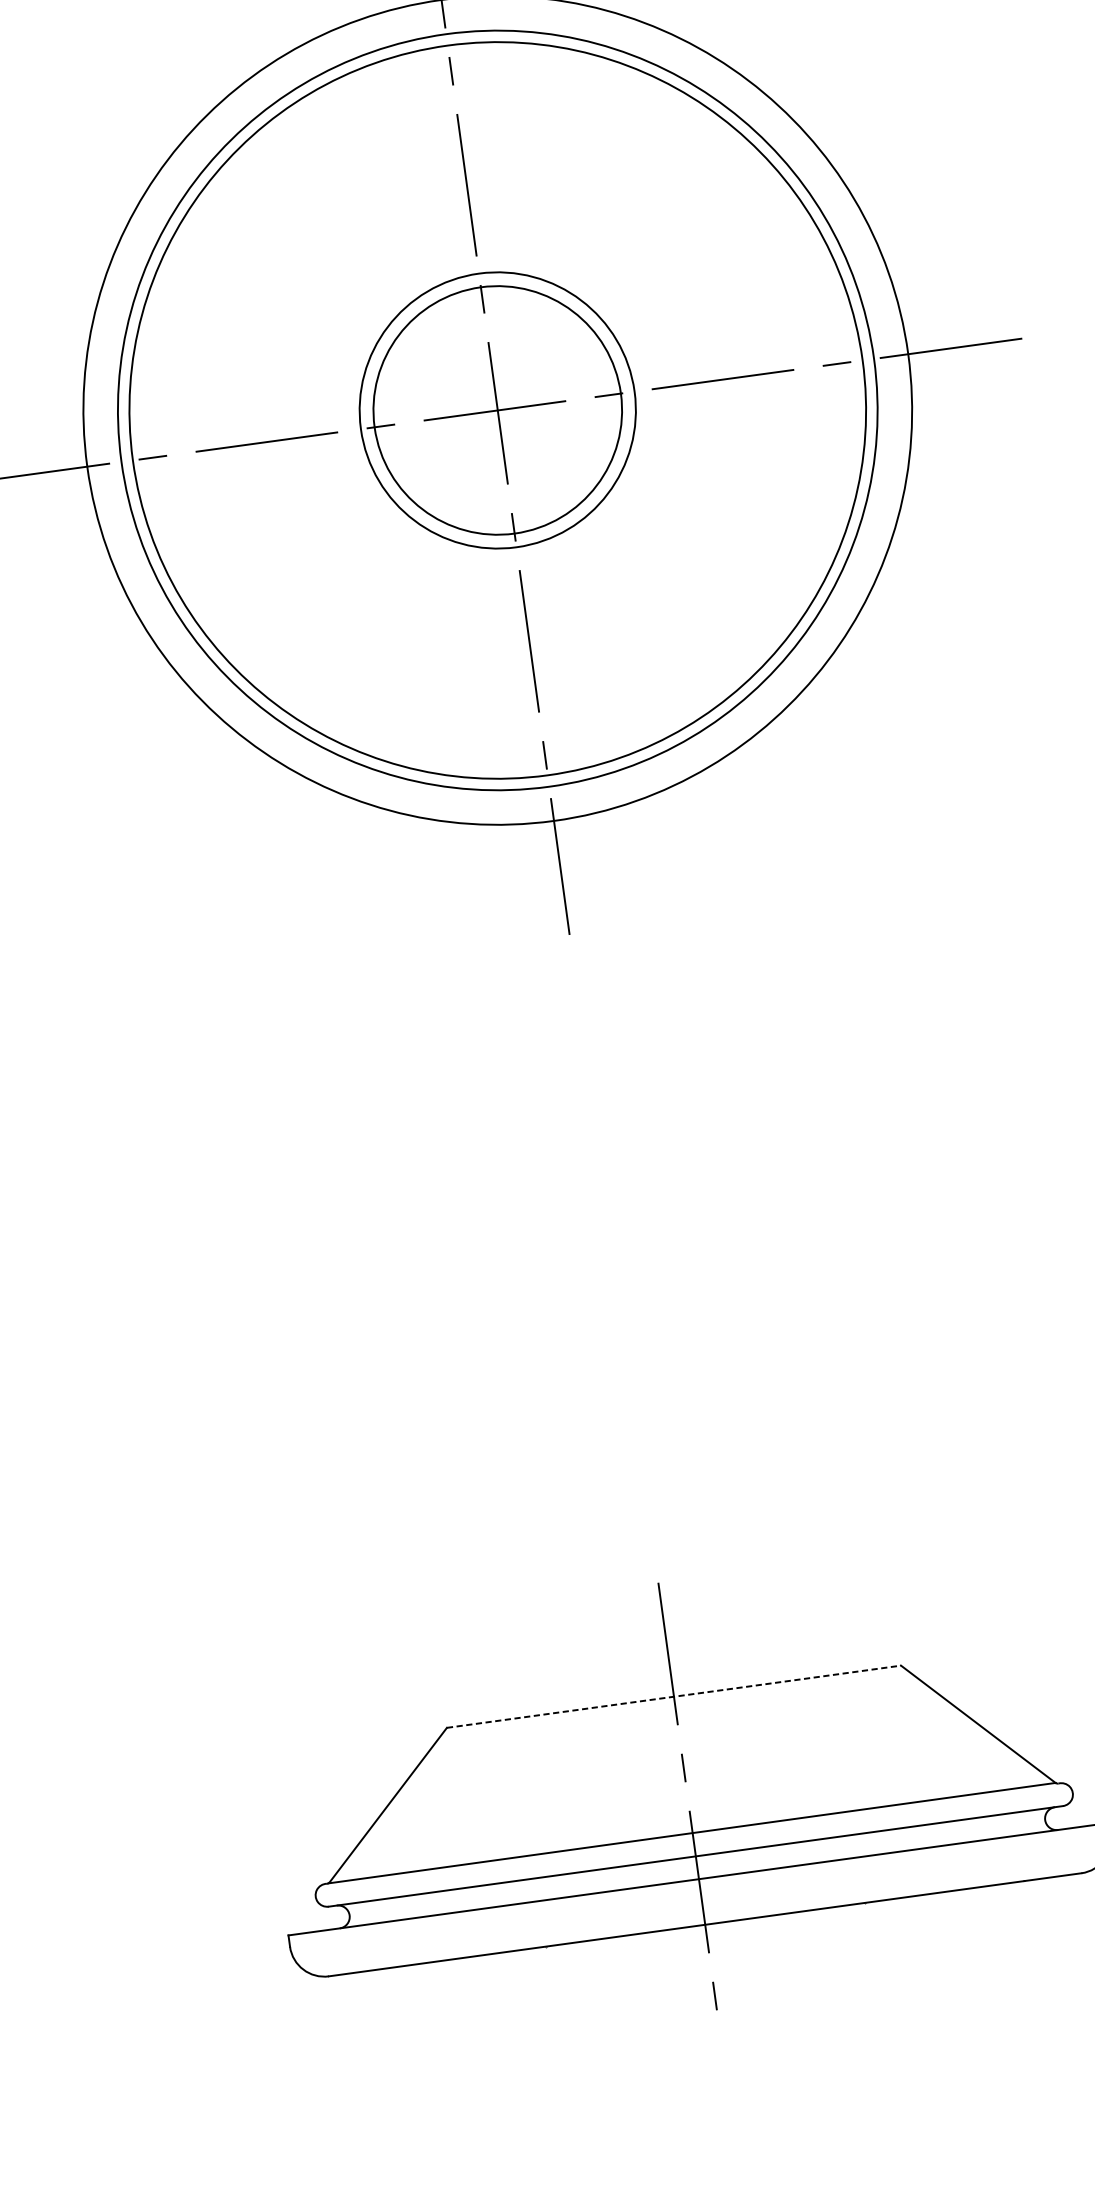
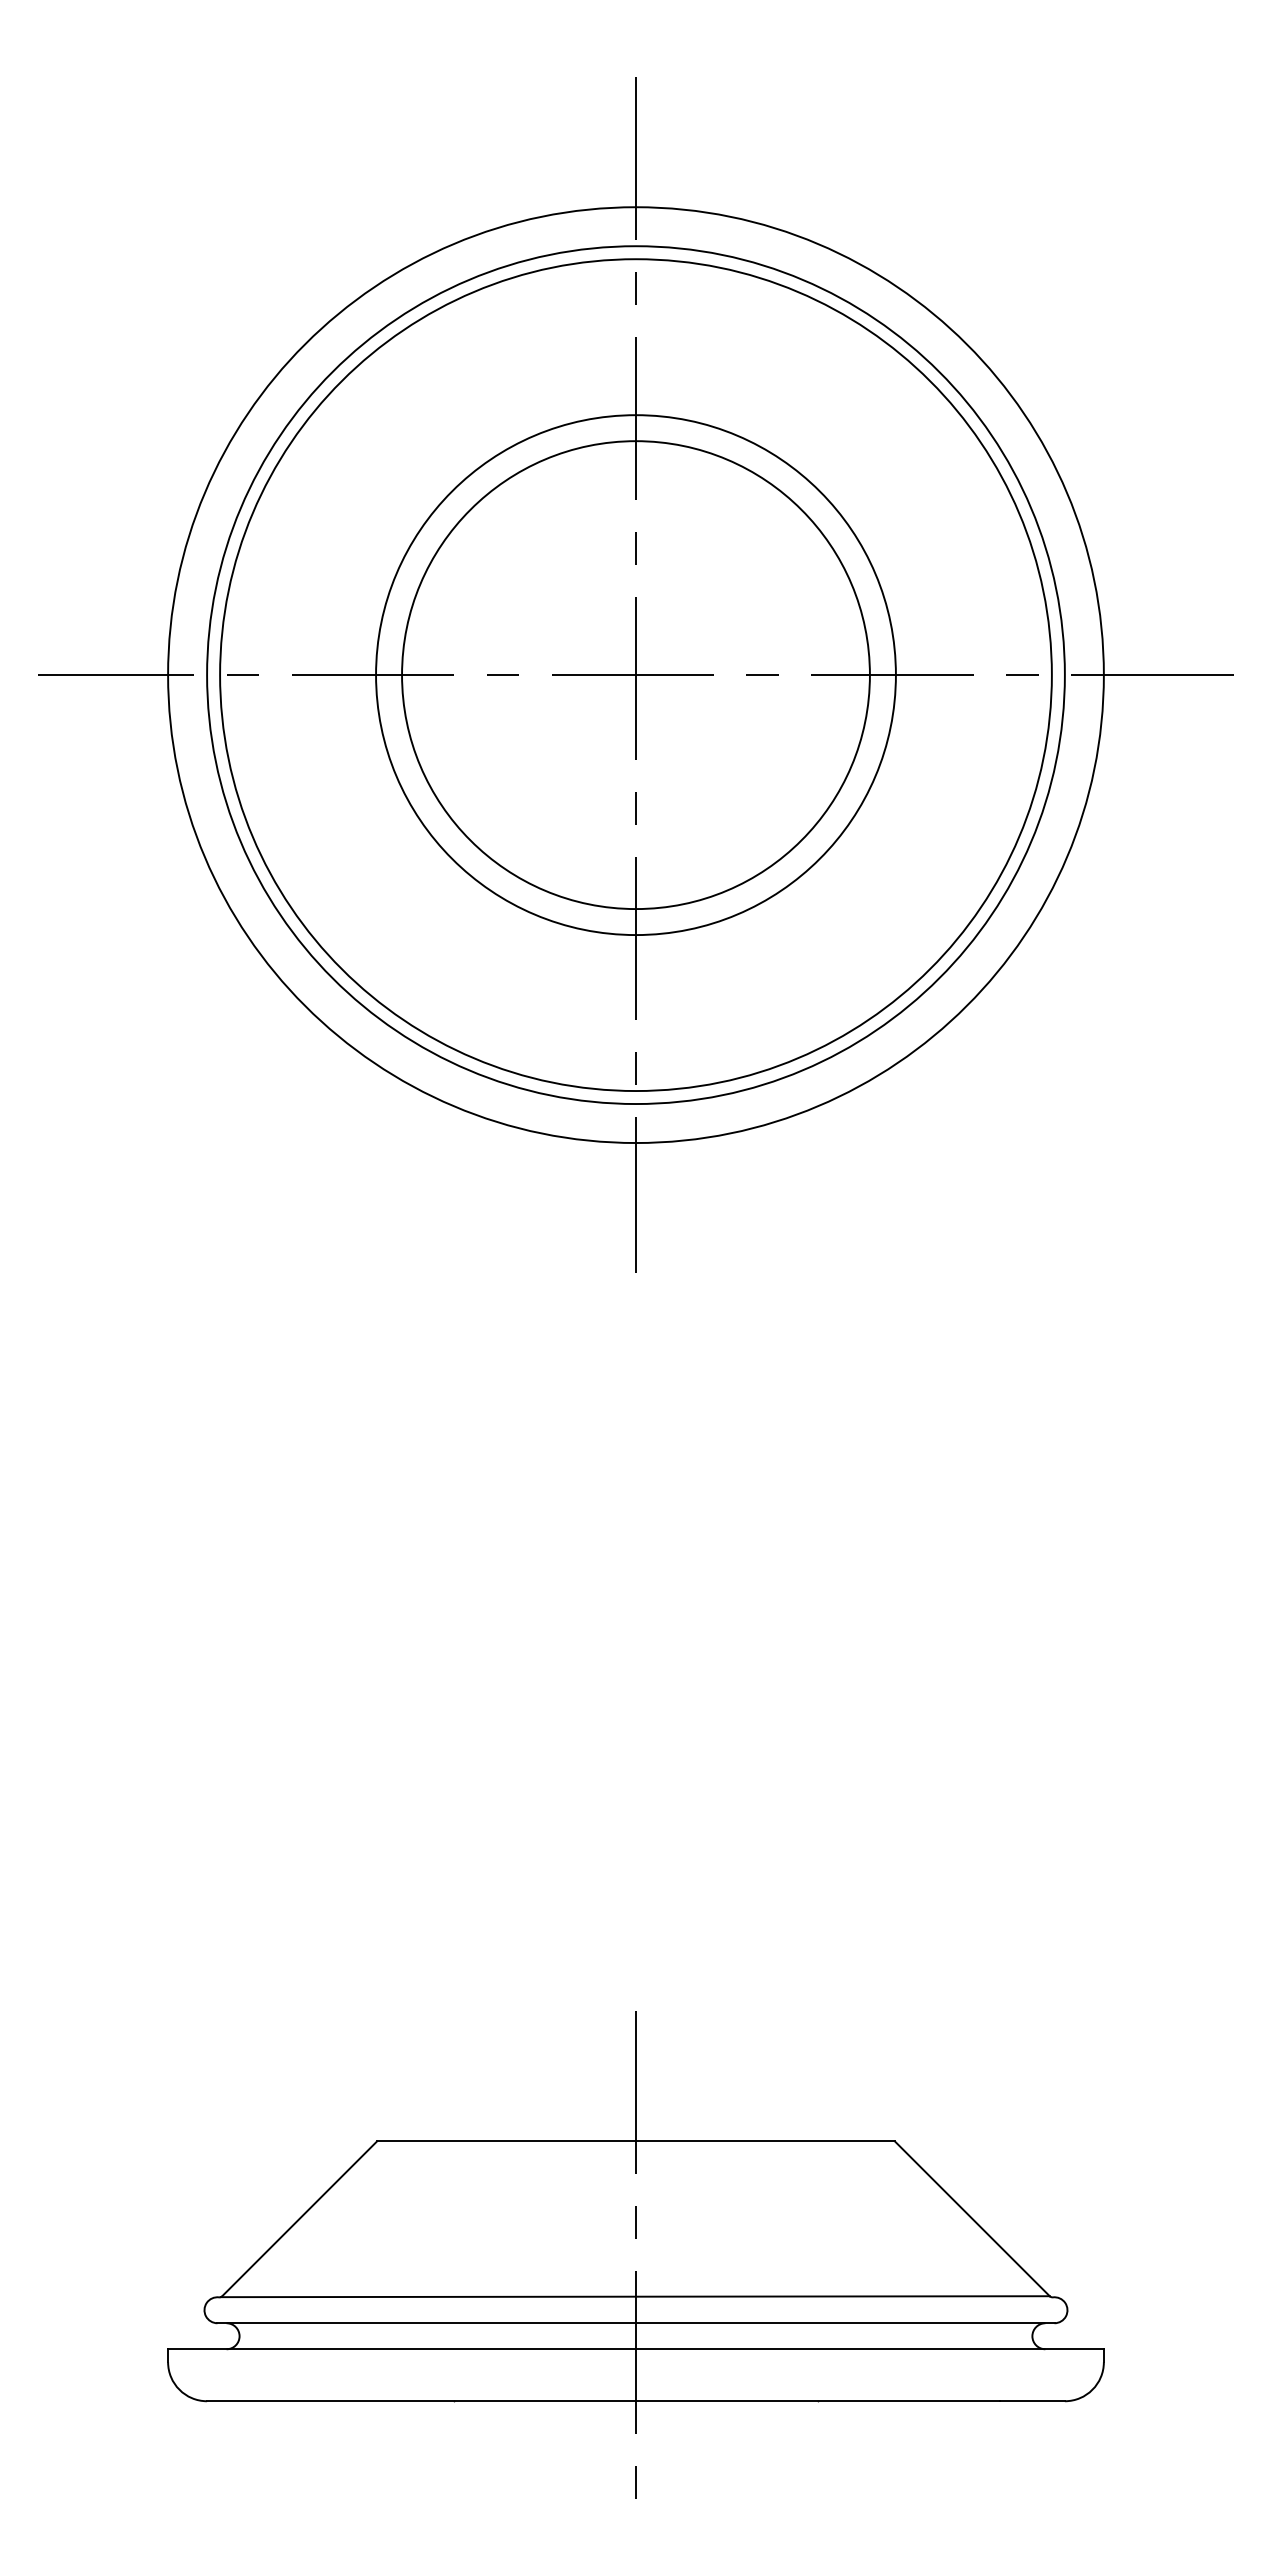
circle: (497, 410) -> (635, 675), size x1.67
circle: (497, 410) -> (635, 675), size x1.67
line: (673, 1696) -> (635, 2141), dashed -> solid

